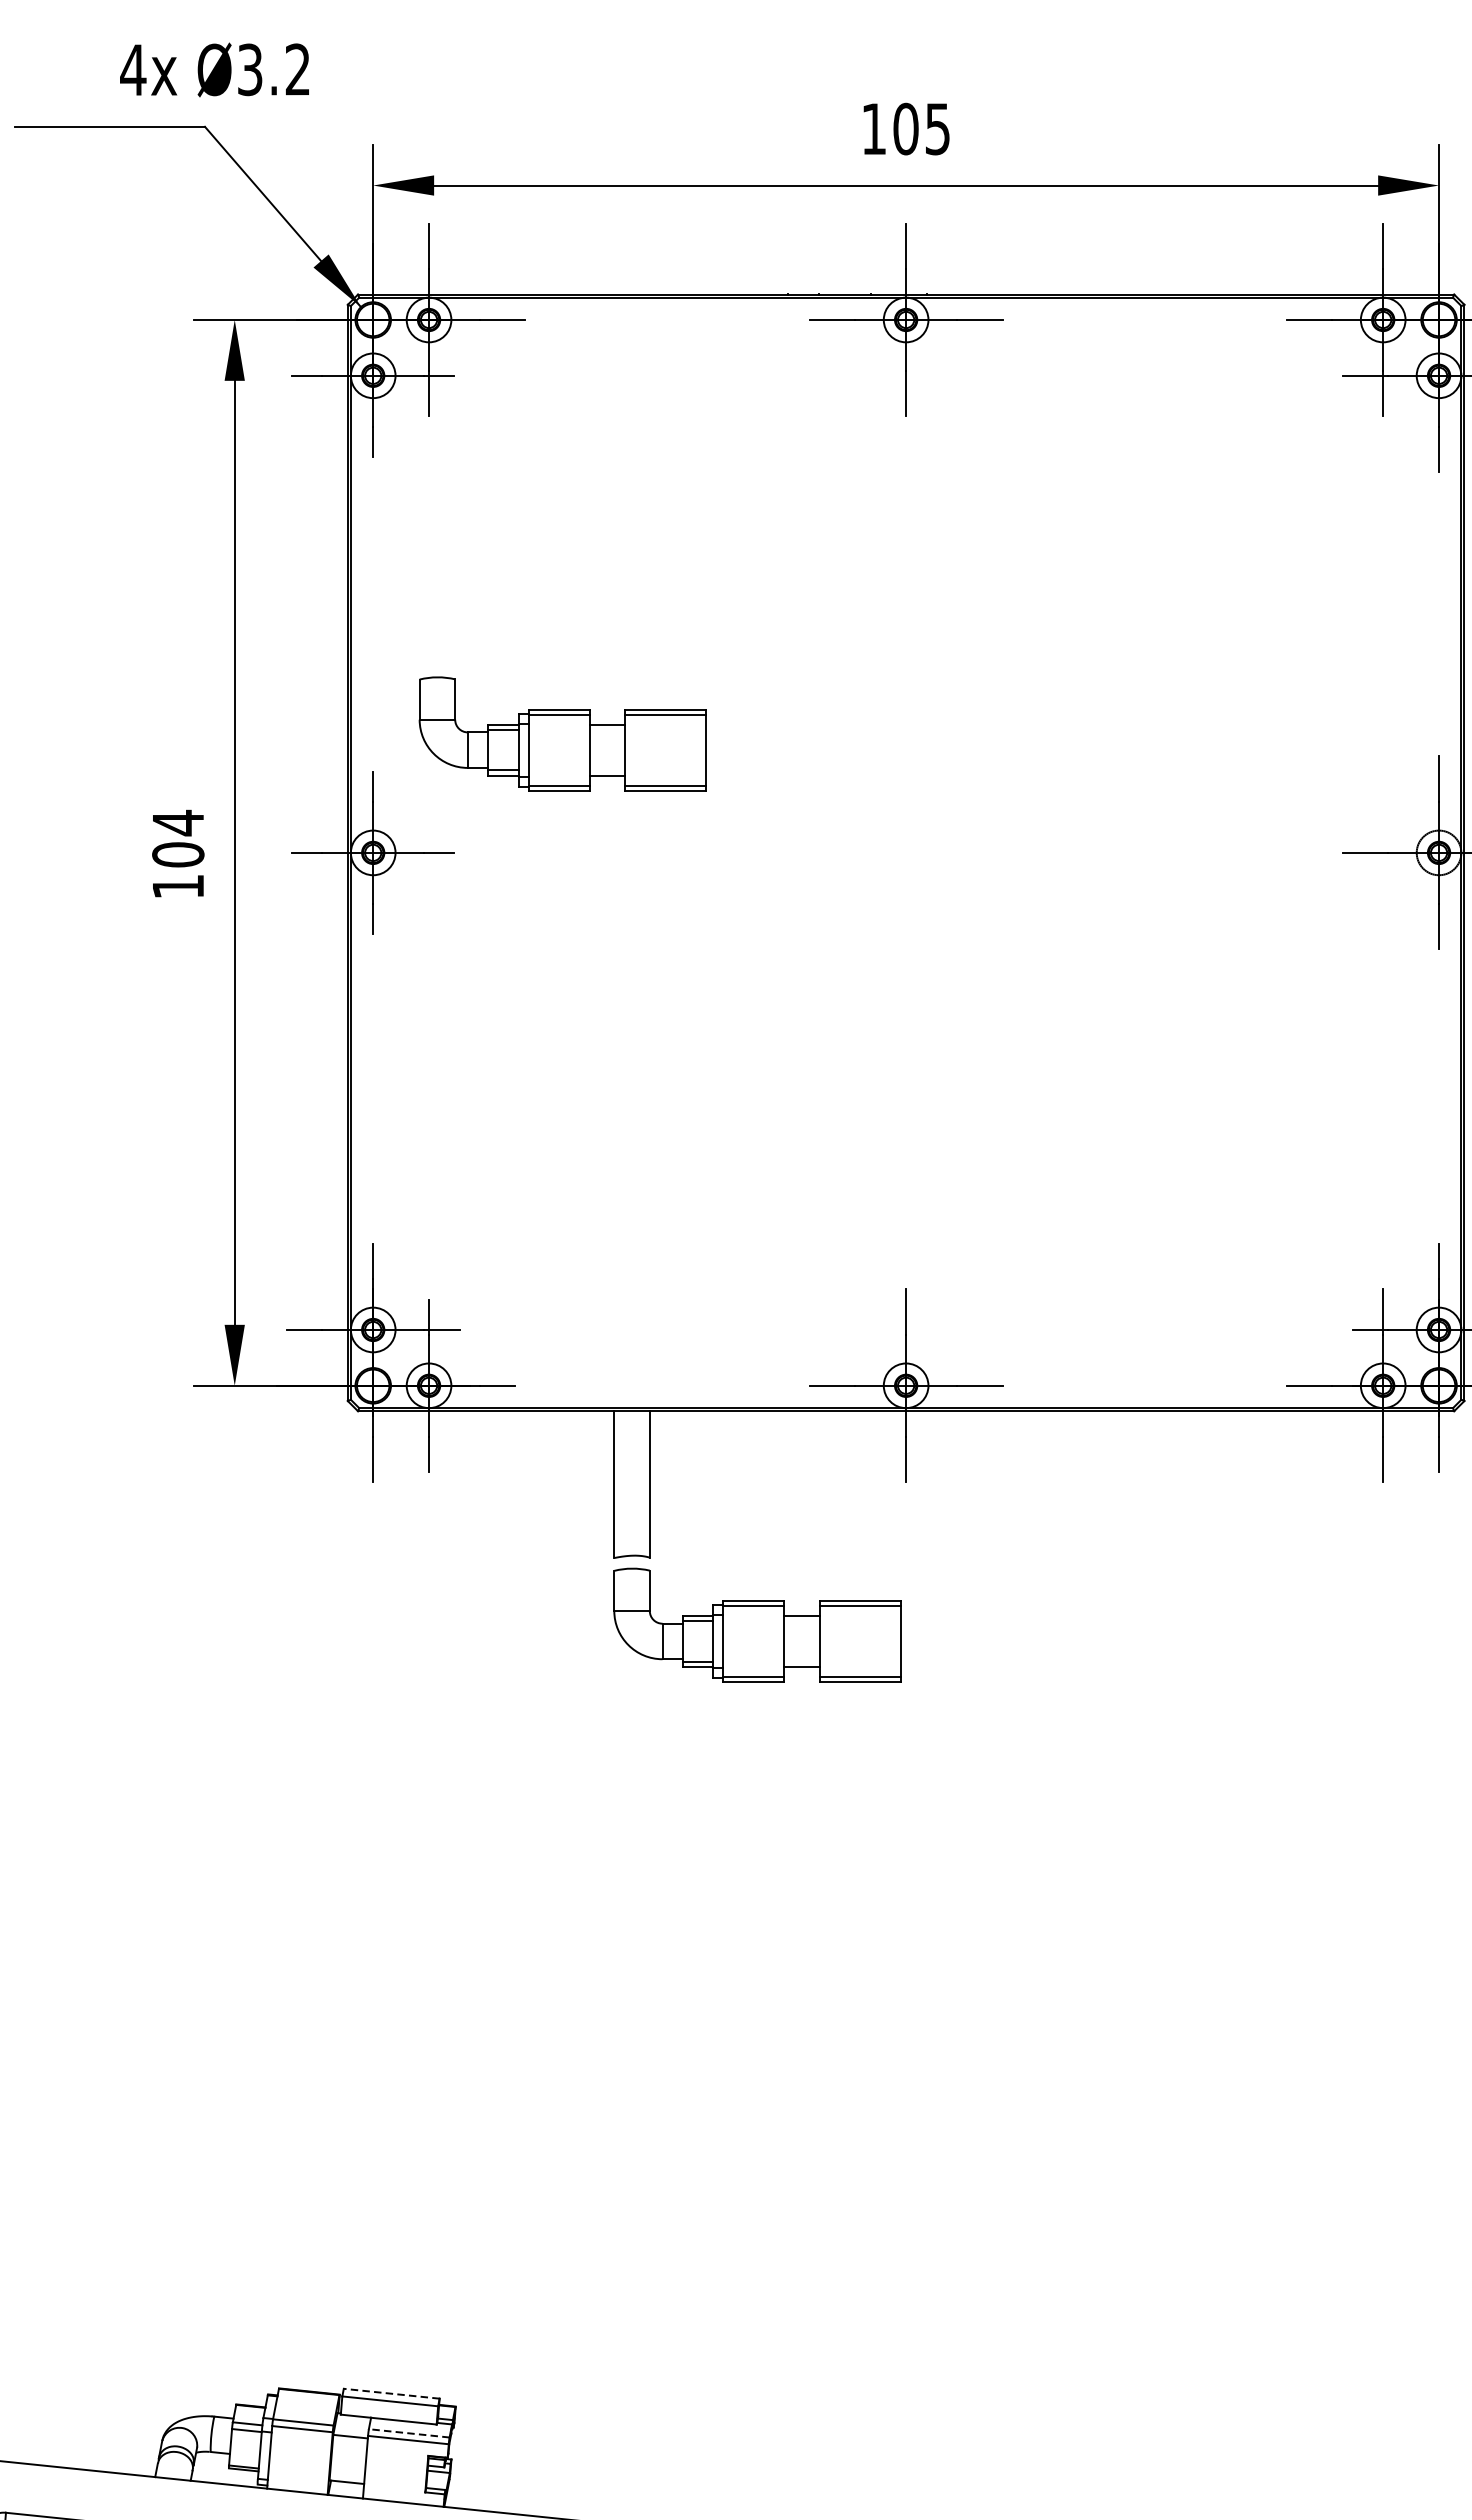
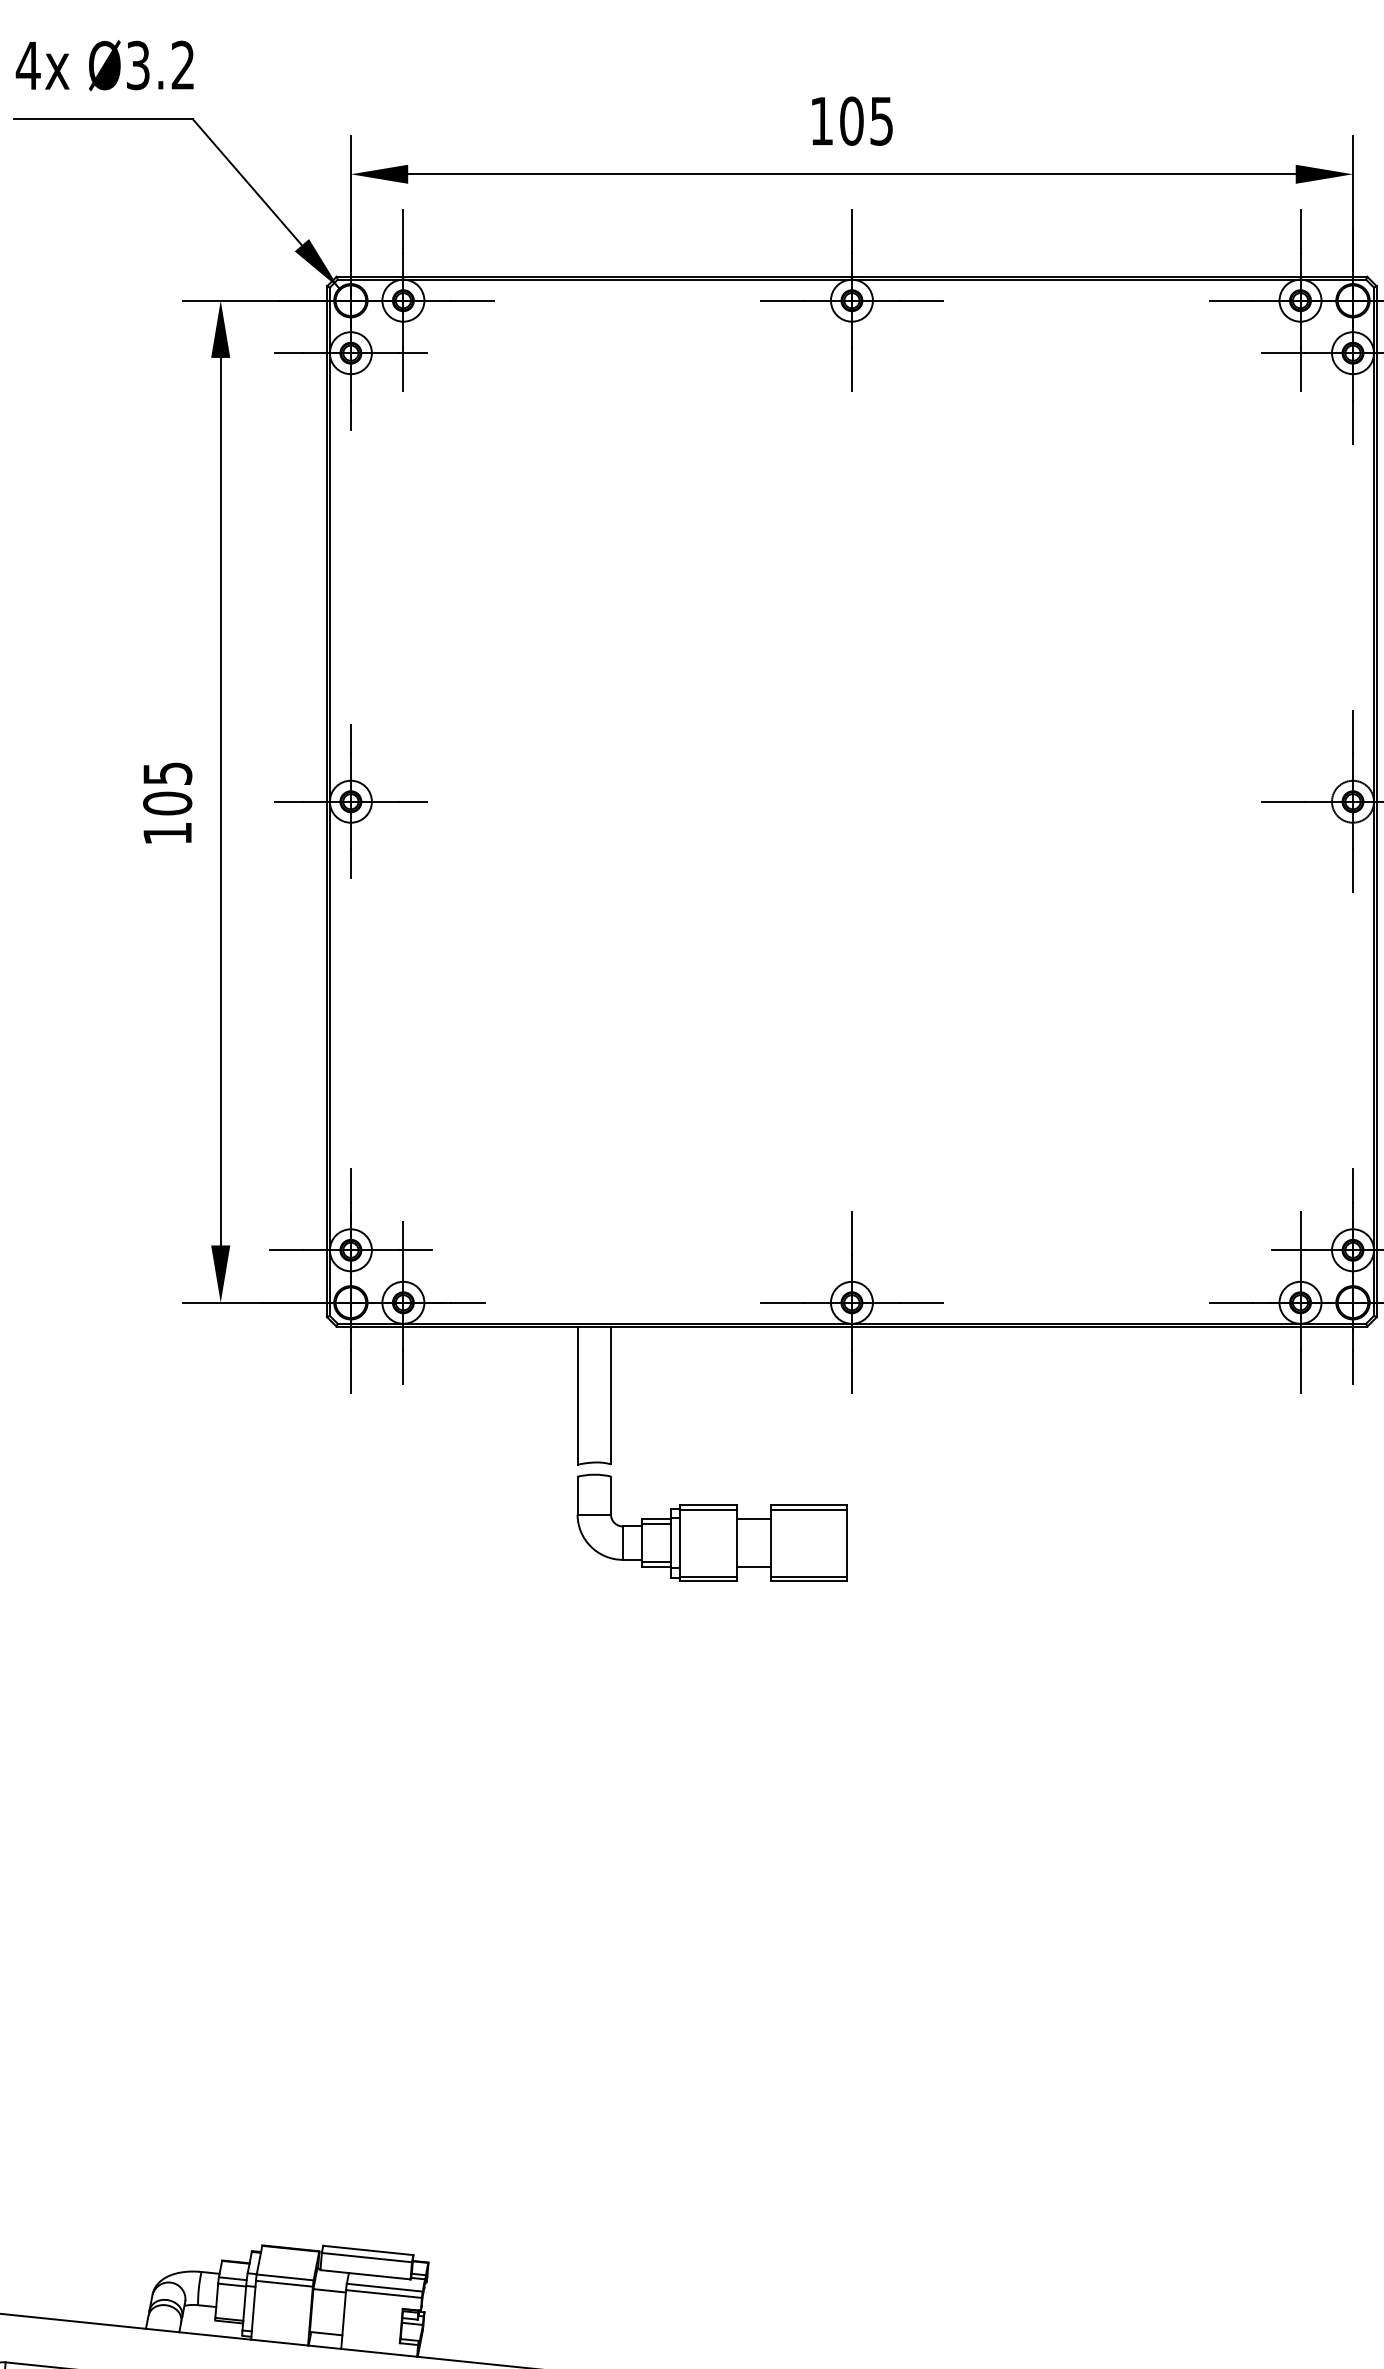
text: (214, 69) -> (104, 65), moved
part: (562, 733) -> (528, 689), removed
text: (178, 822) -> (167, 773), 104 -> 105
line: (390, 2393) -> (367, 2250), dashed -> solid
line: (408, 2433) -> (384, 2287), dashed -> solid

